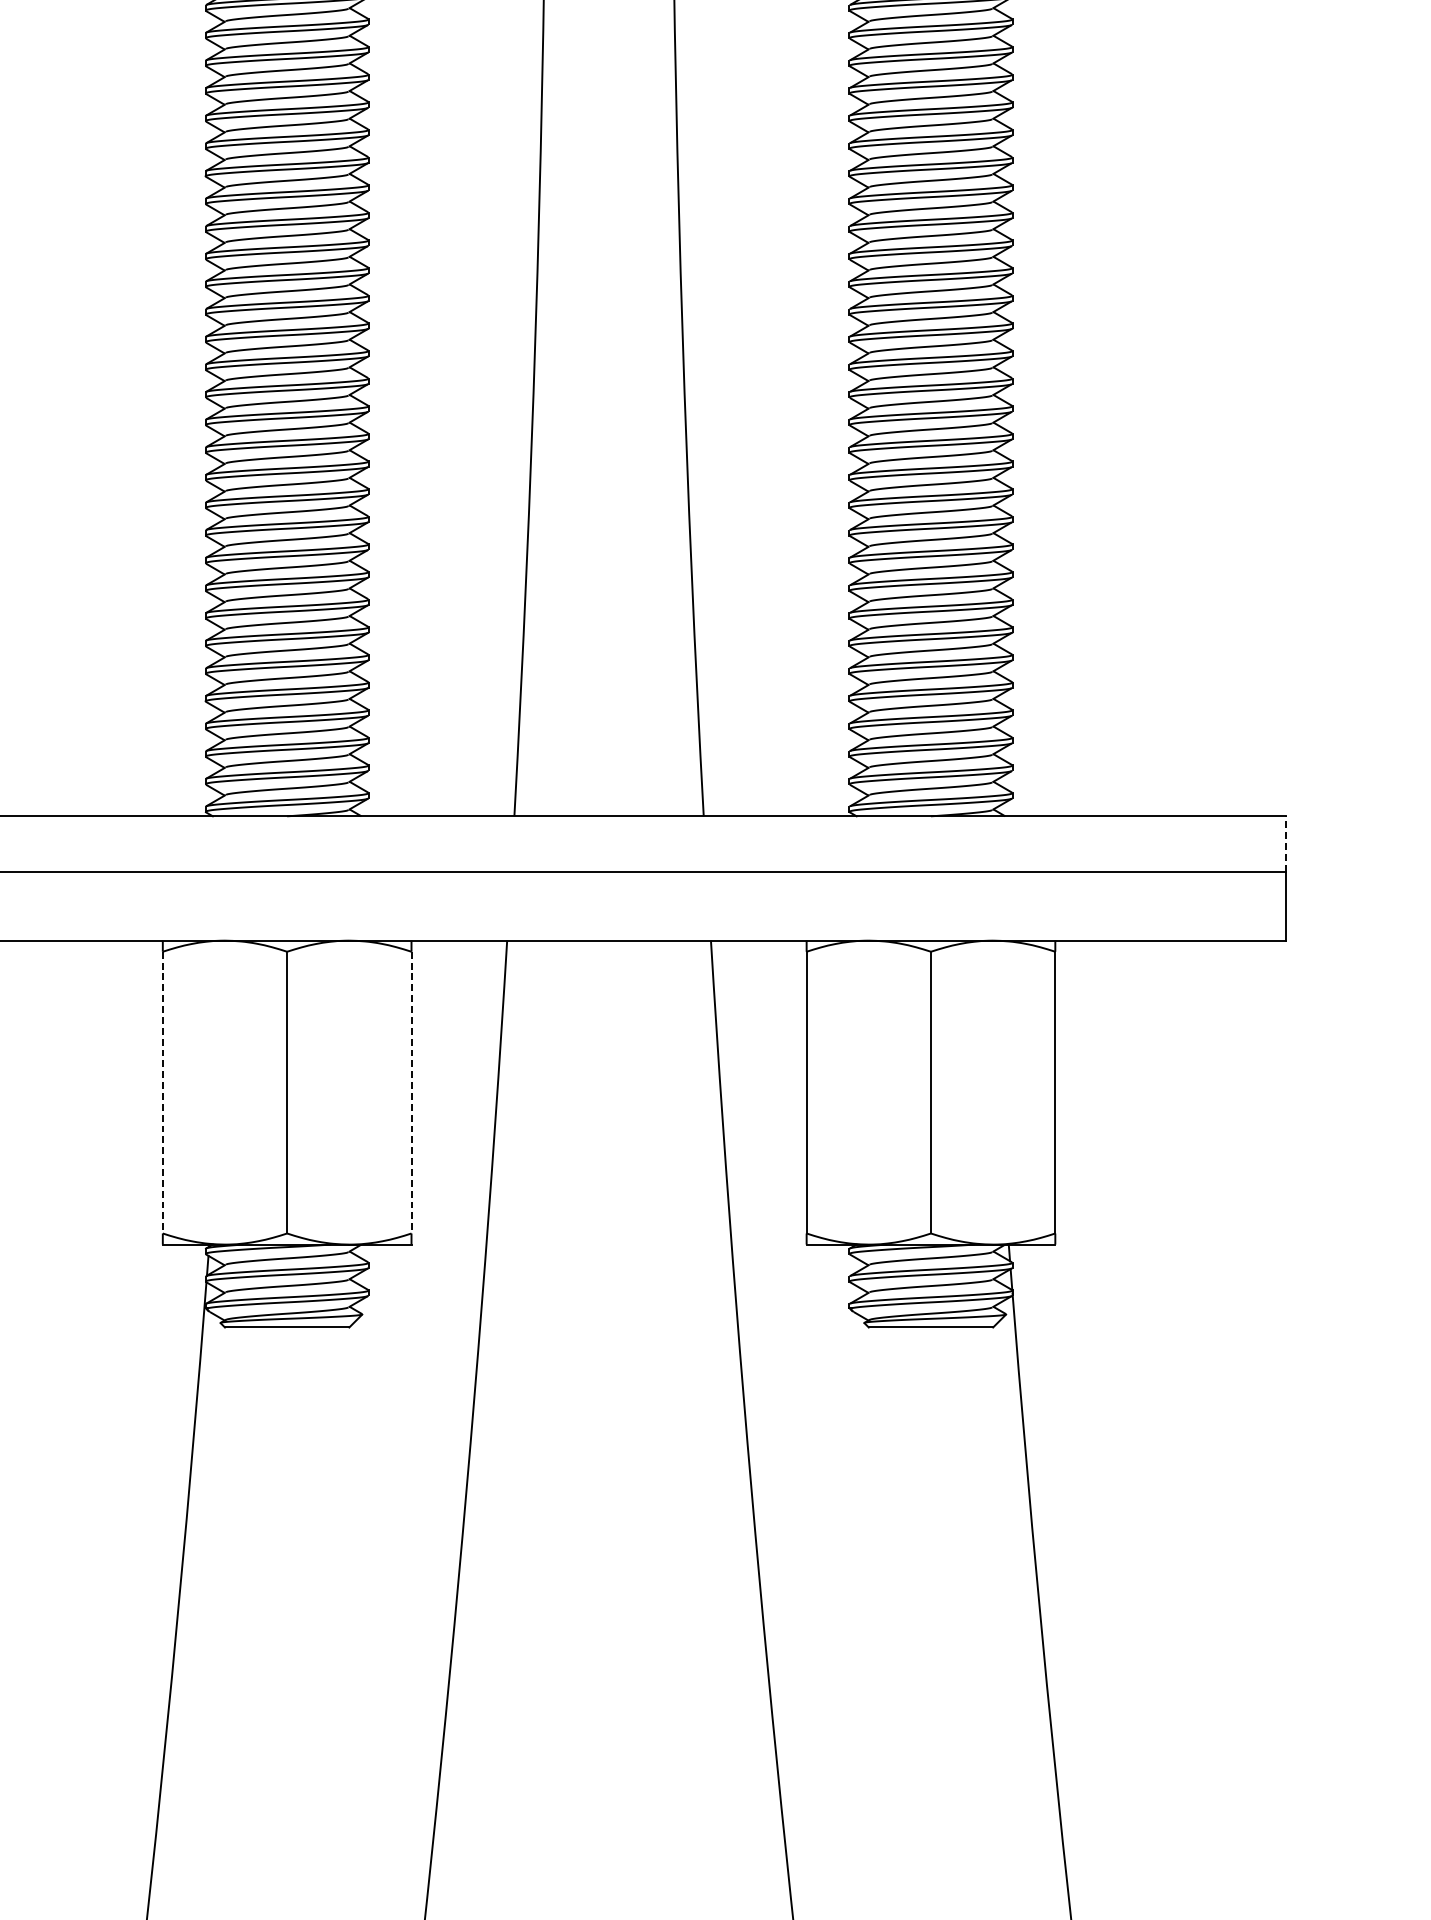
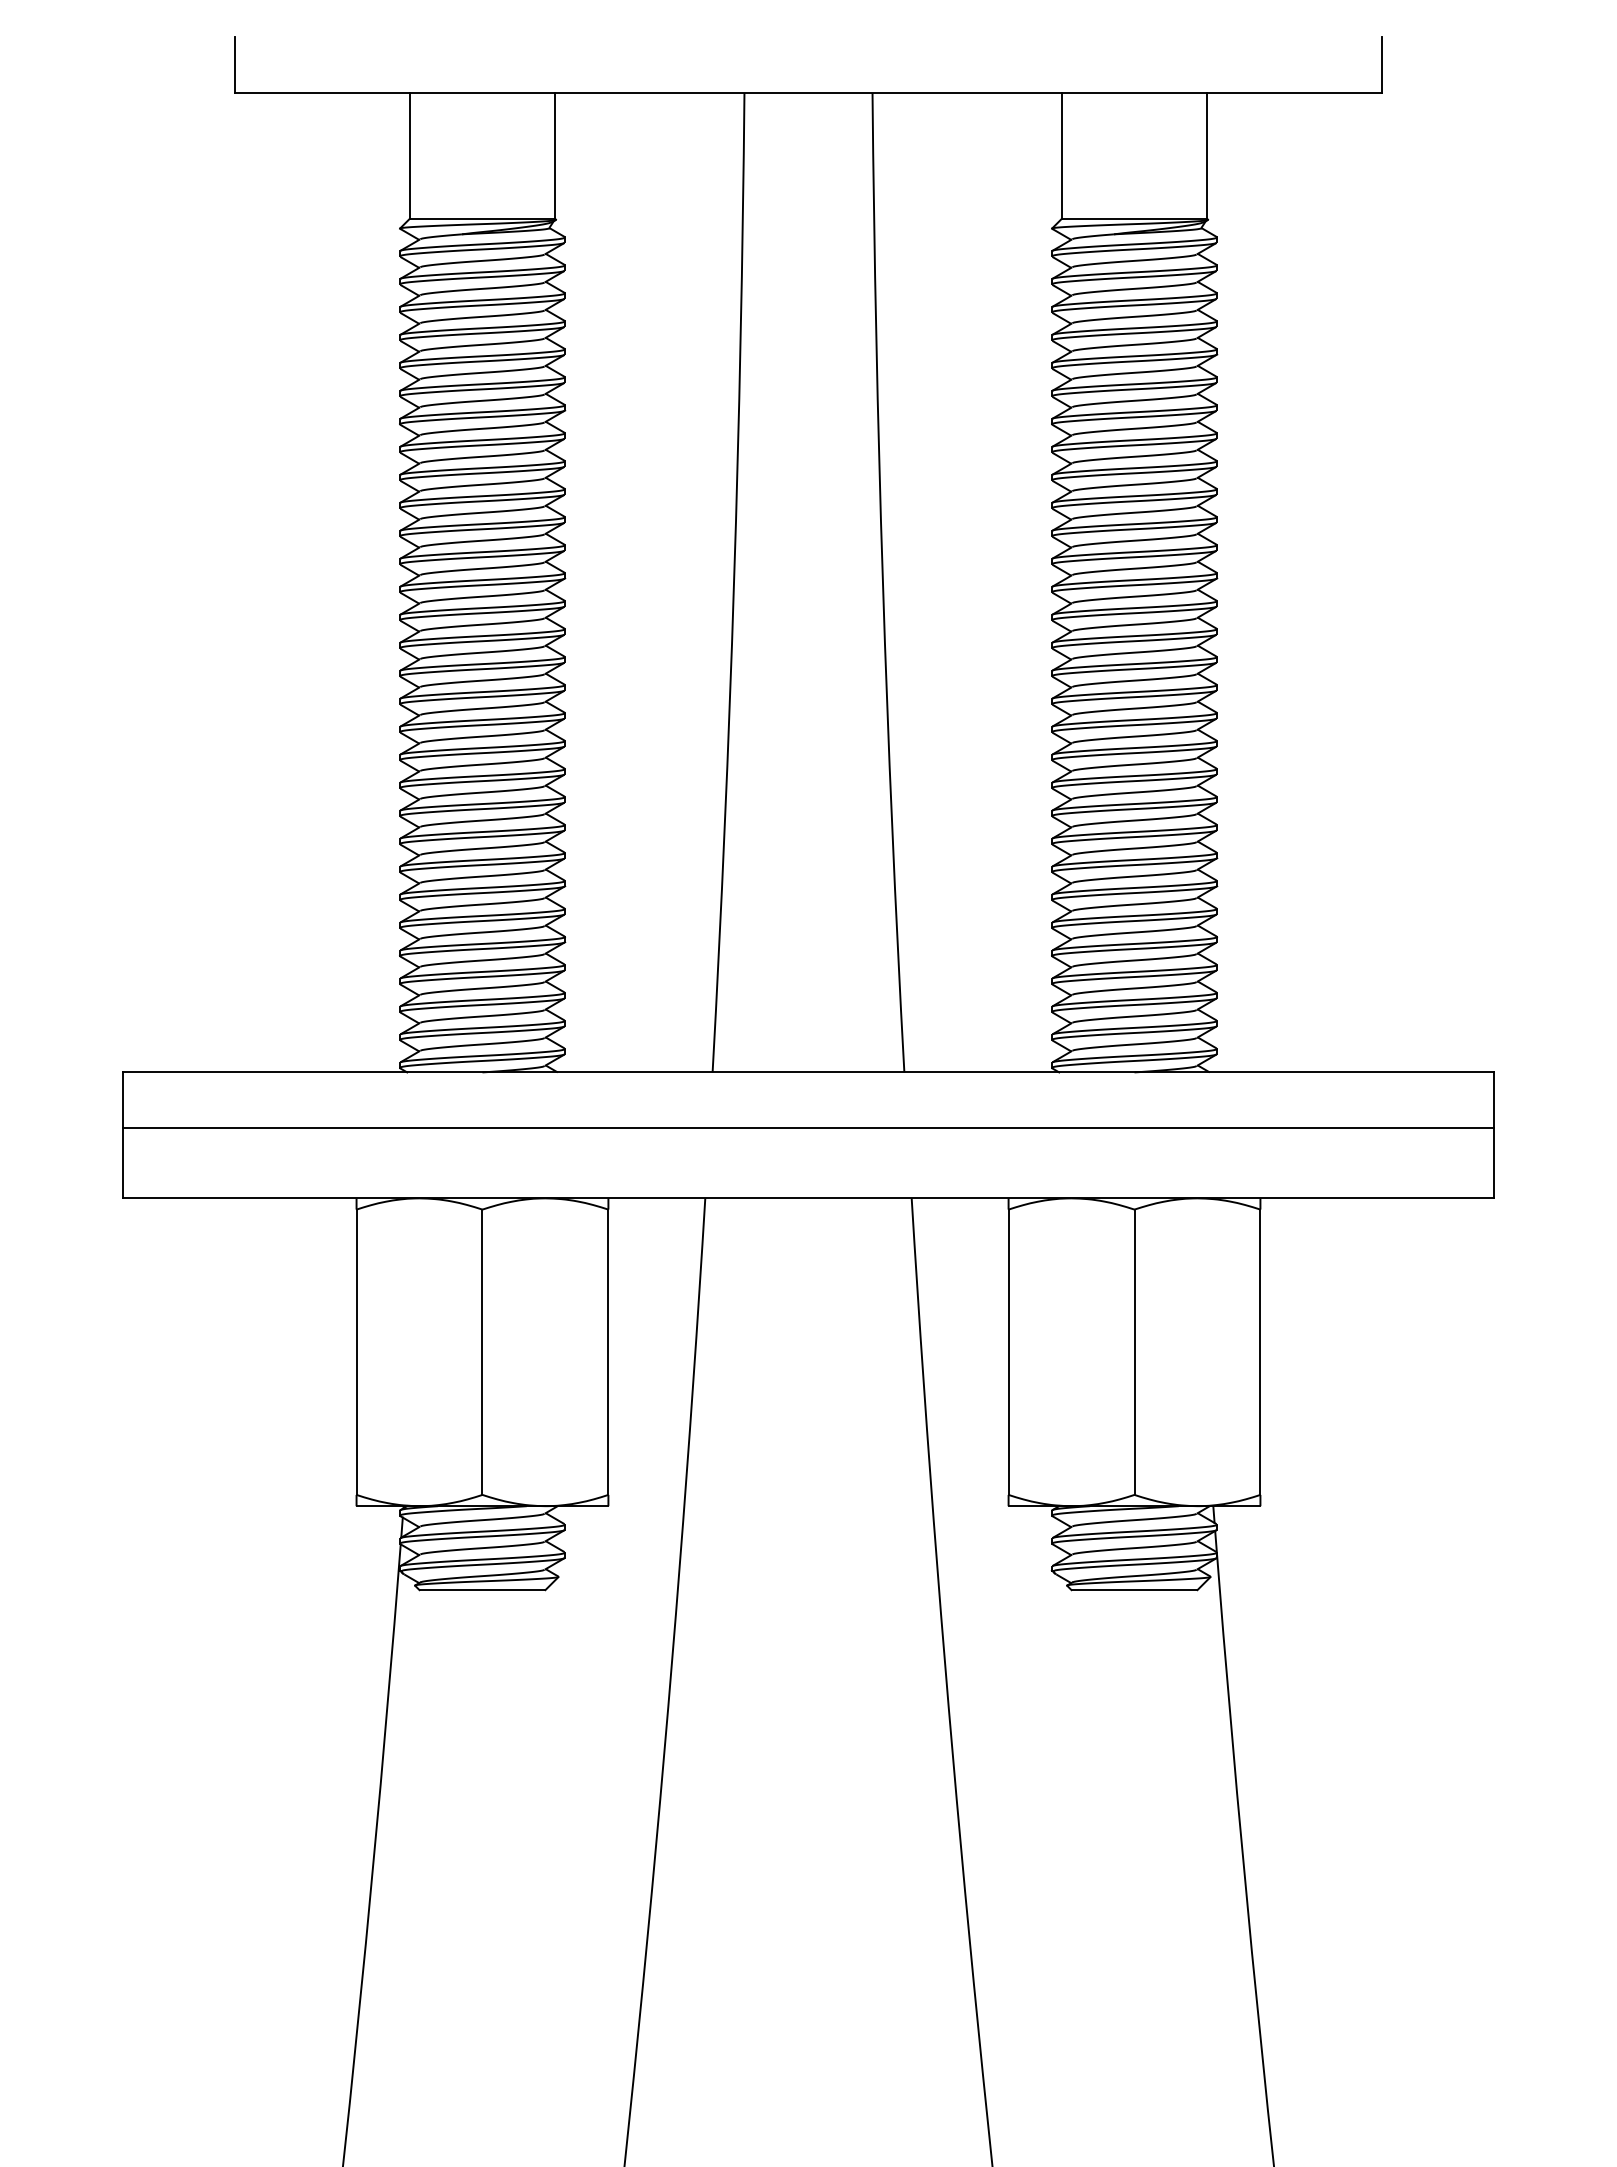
line: (1286, 844) -> (1494, 1100), dashed -> solid
line: (162, 1092) -> (356, 1352), dashed -> solid
line: (411, 1092) -> (608, 1352), dashed -> solid

